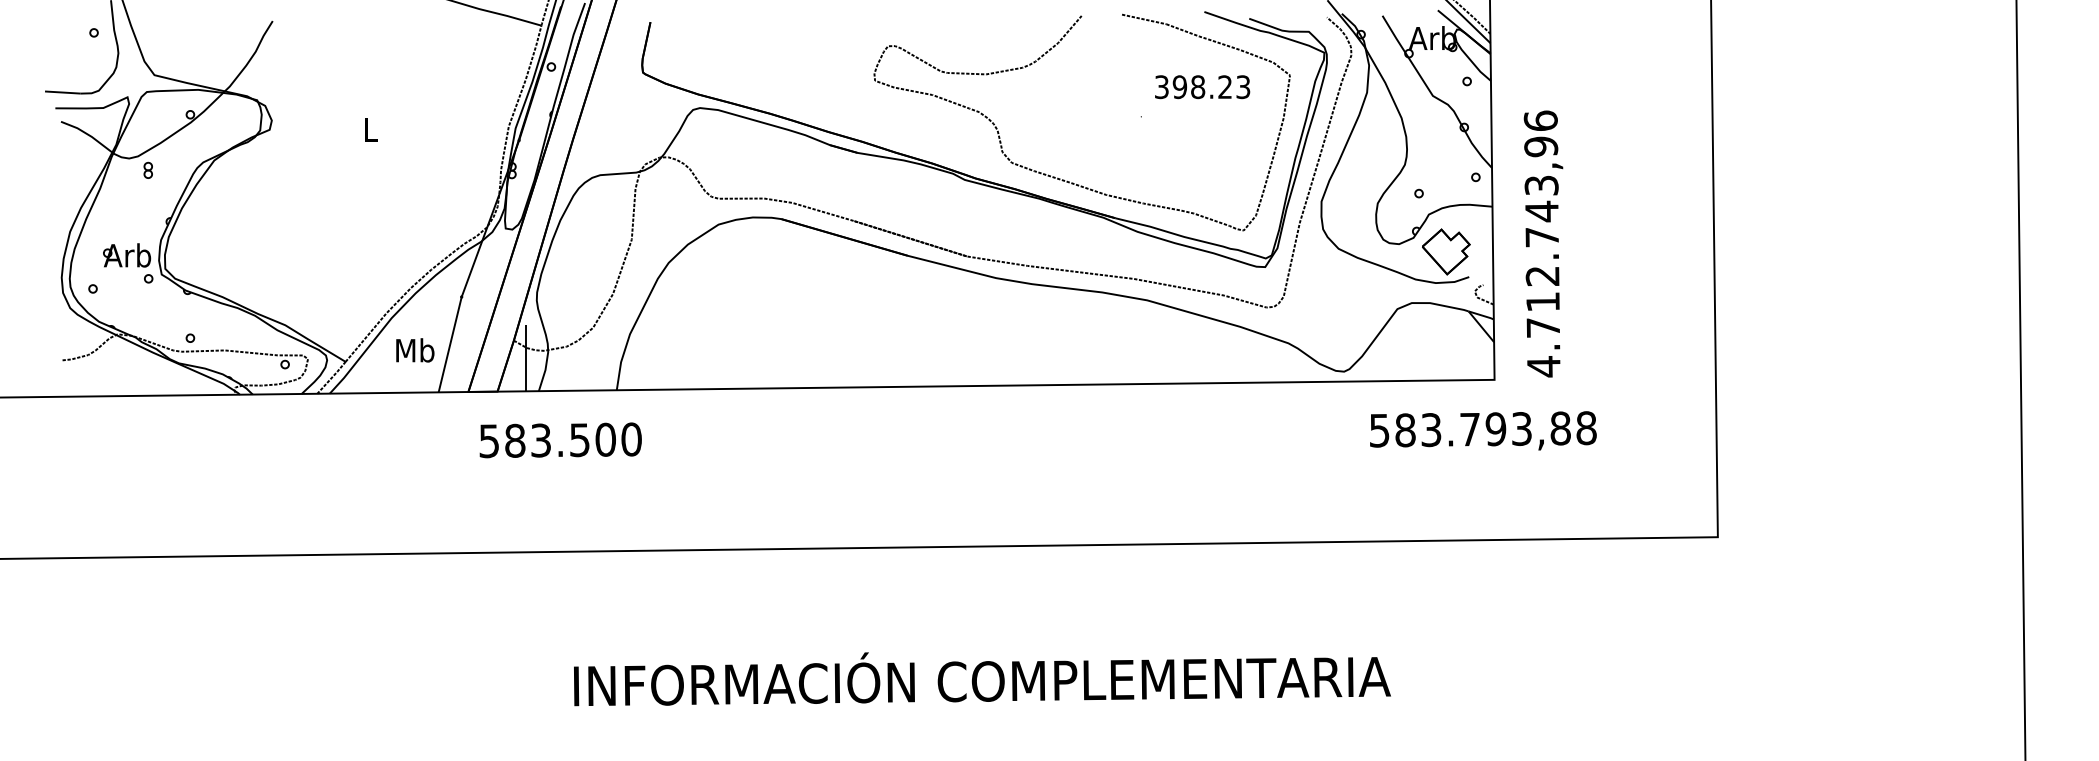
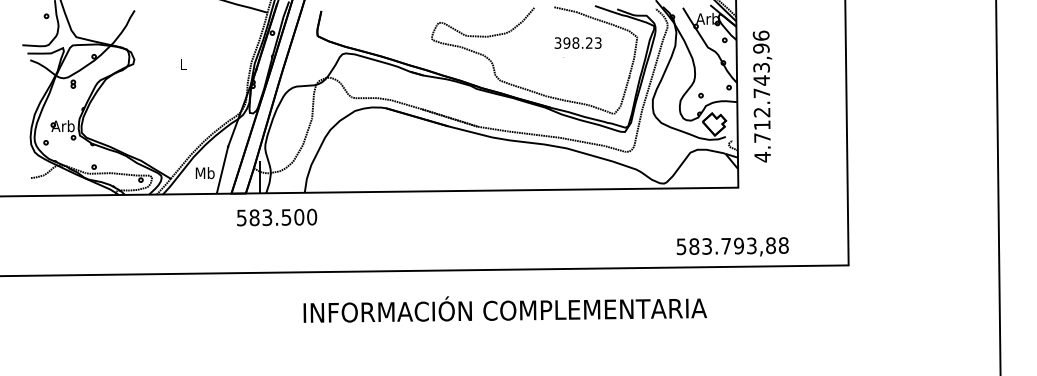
text: (1201, 85) -> (577, 42), moved
text: (1543, 243) -> (762, 96), moved
text: (1482, 430) -> (732, 246), moved
text: (980, 679) -> (504, 309), moved

